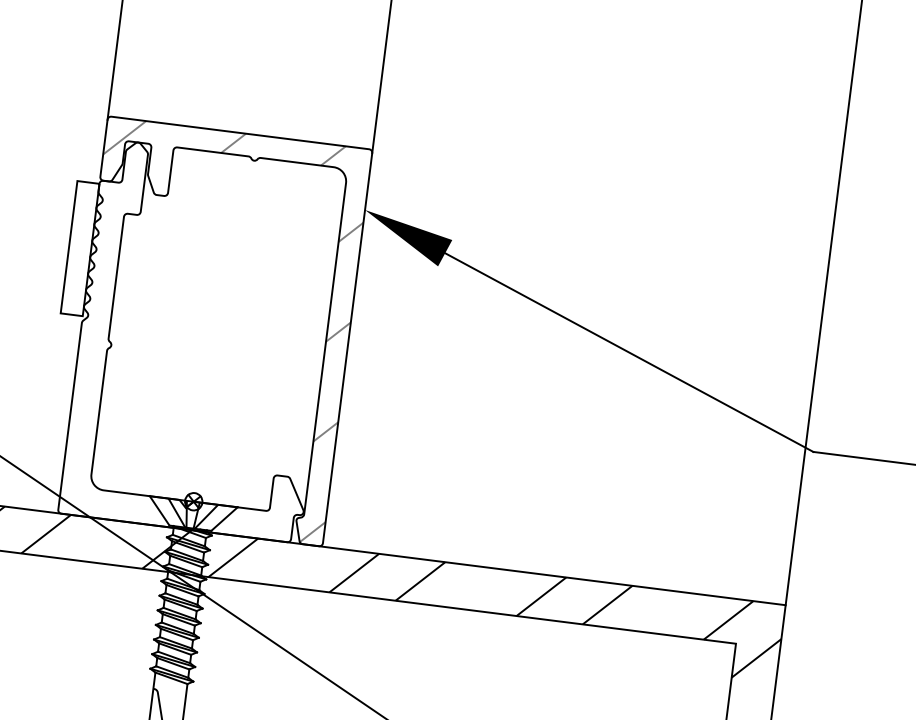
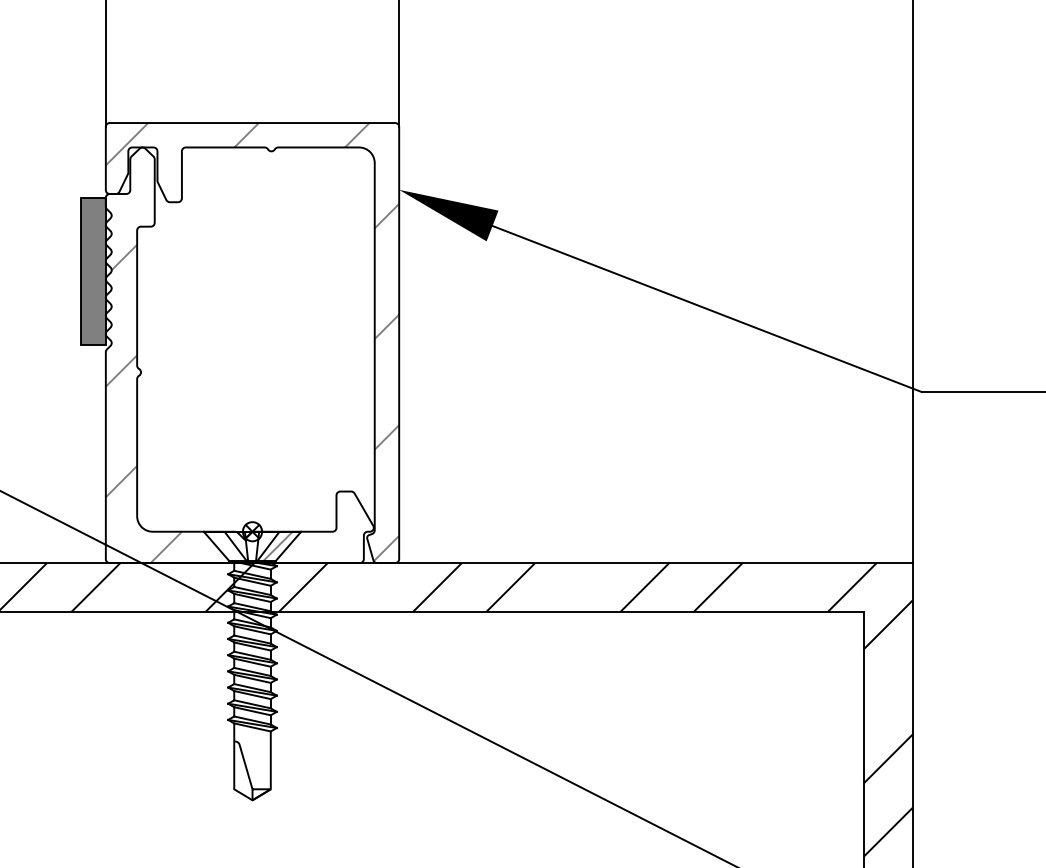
fill: (80, 247) -> (93, 270), added
hatch: (159, 379) -> (198, 403), added

